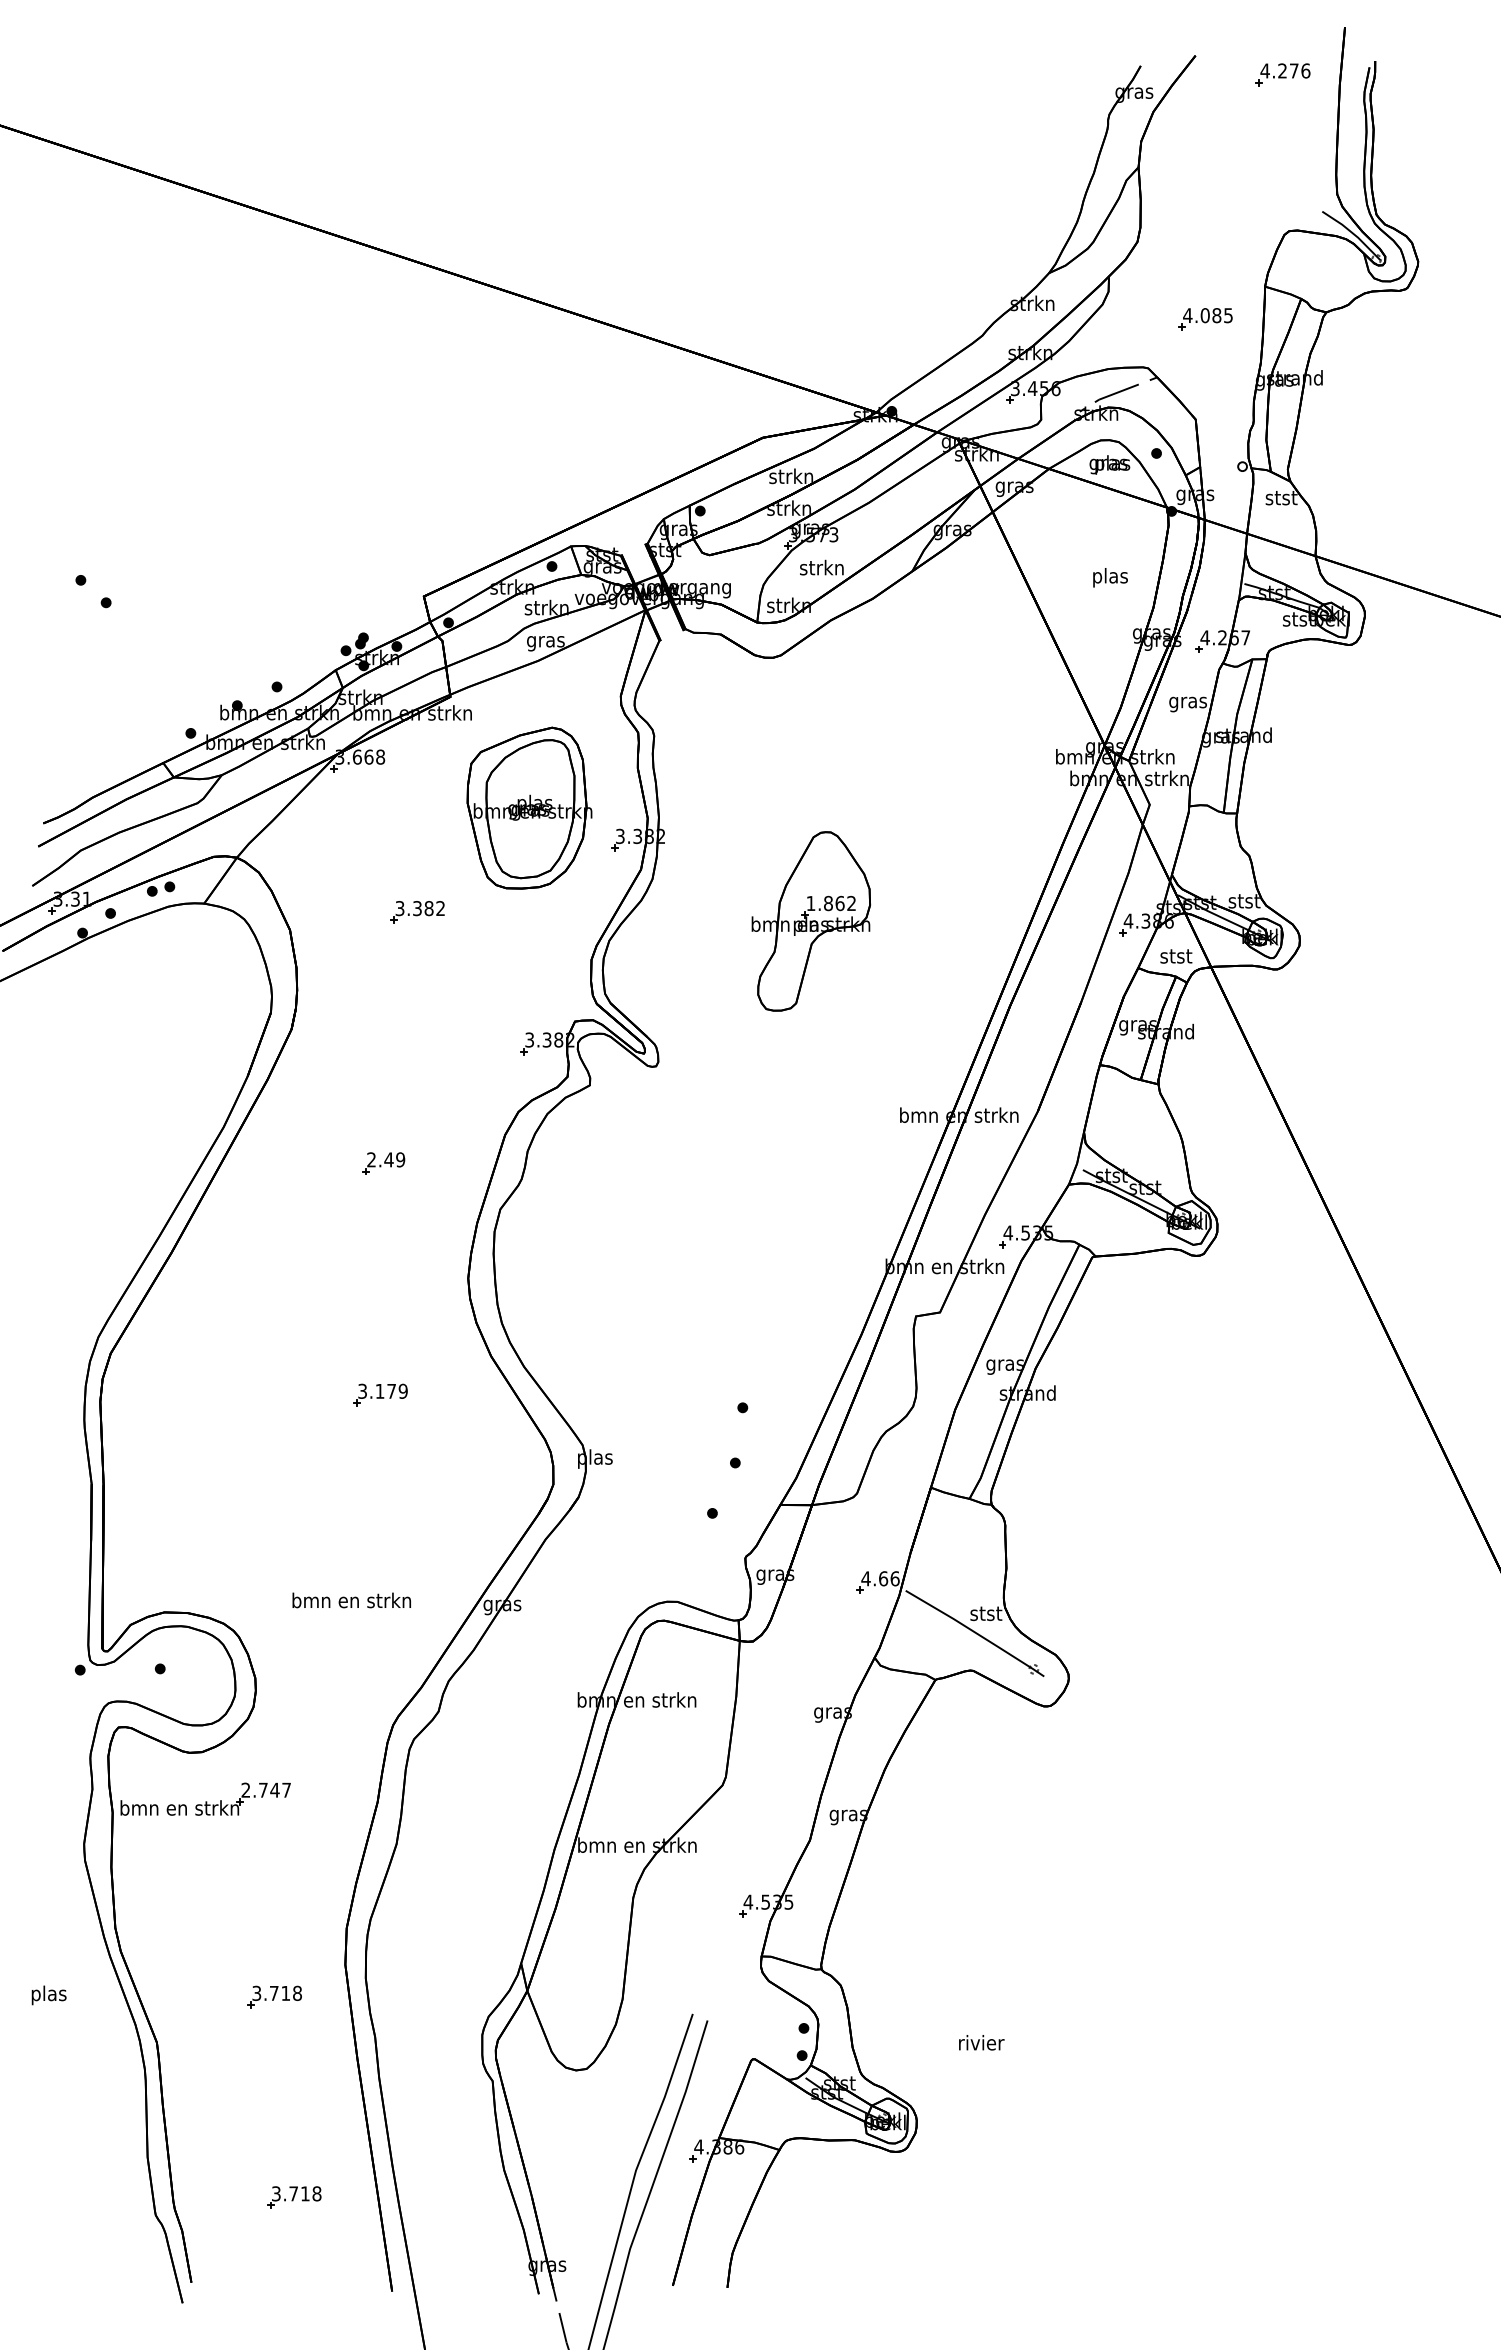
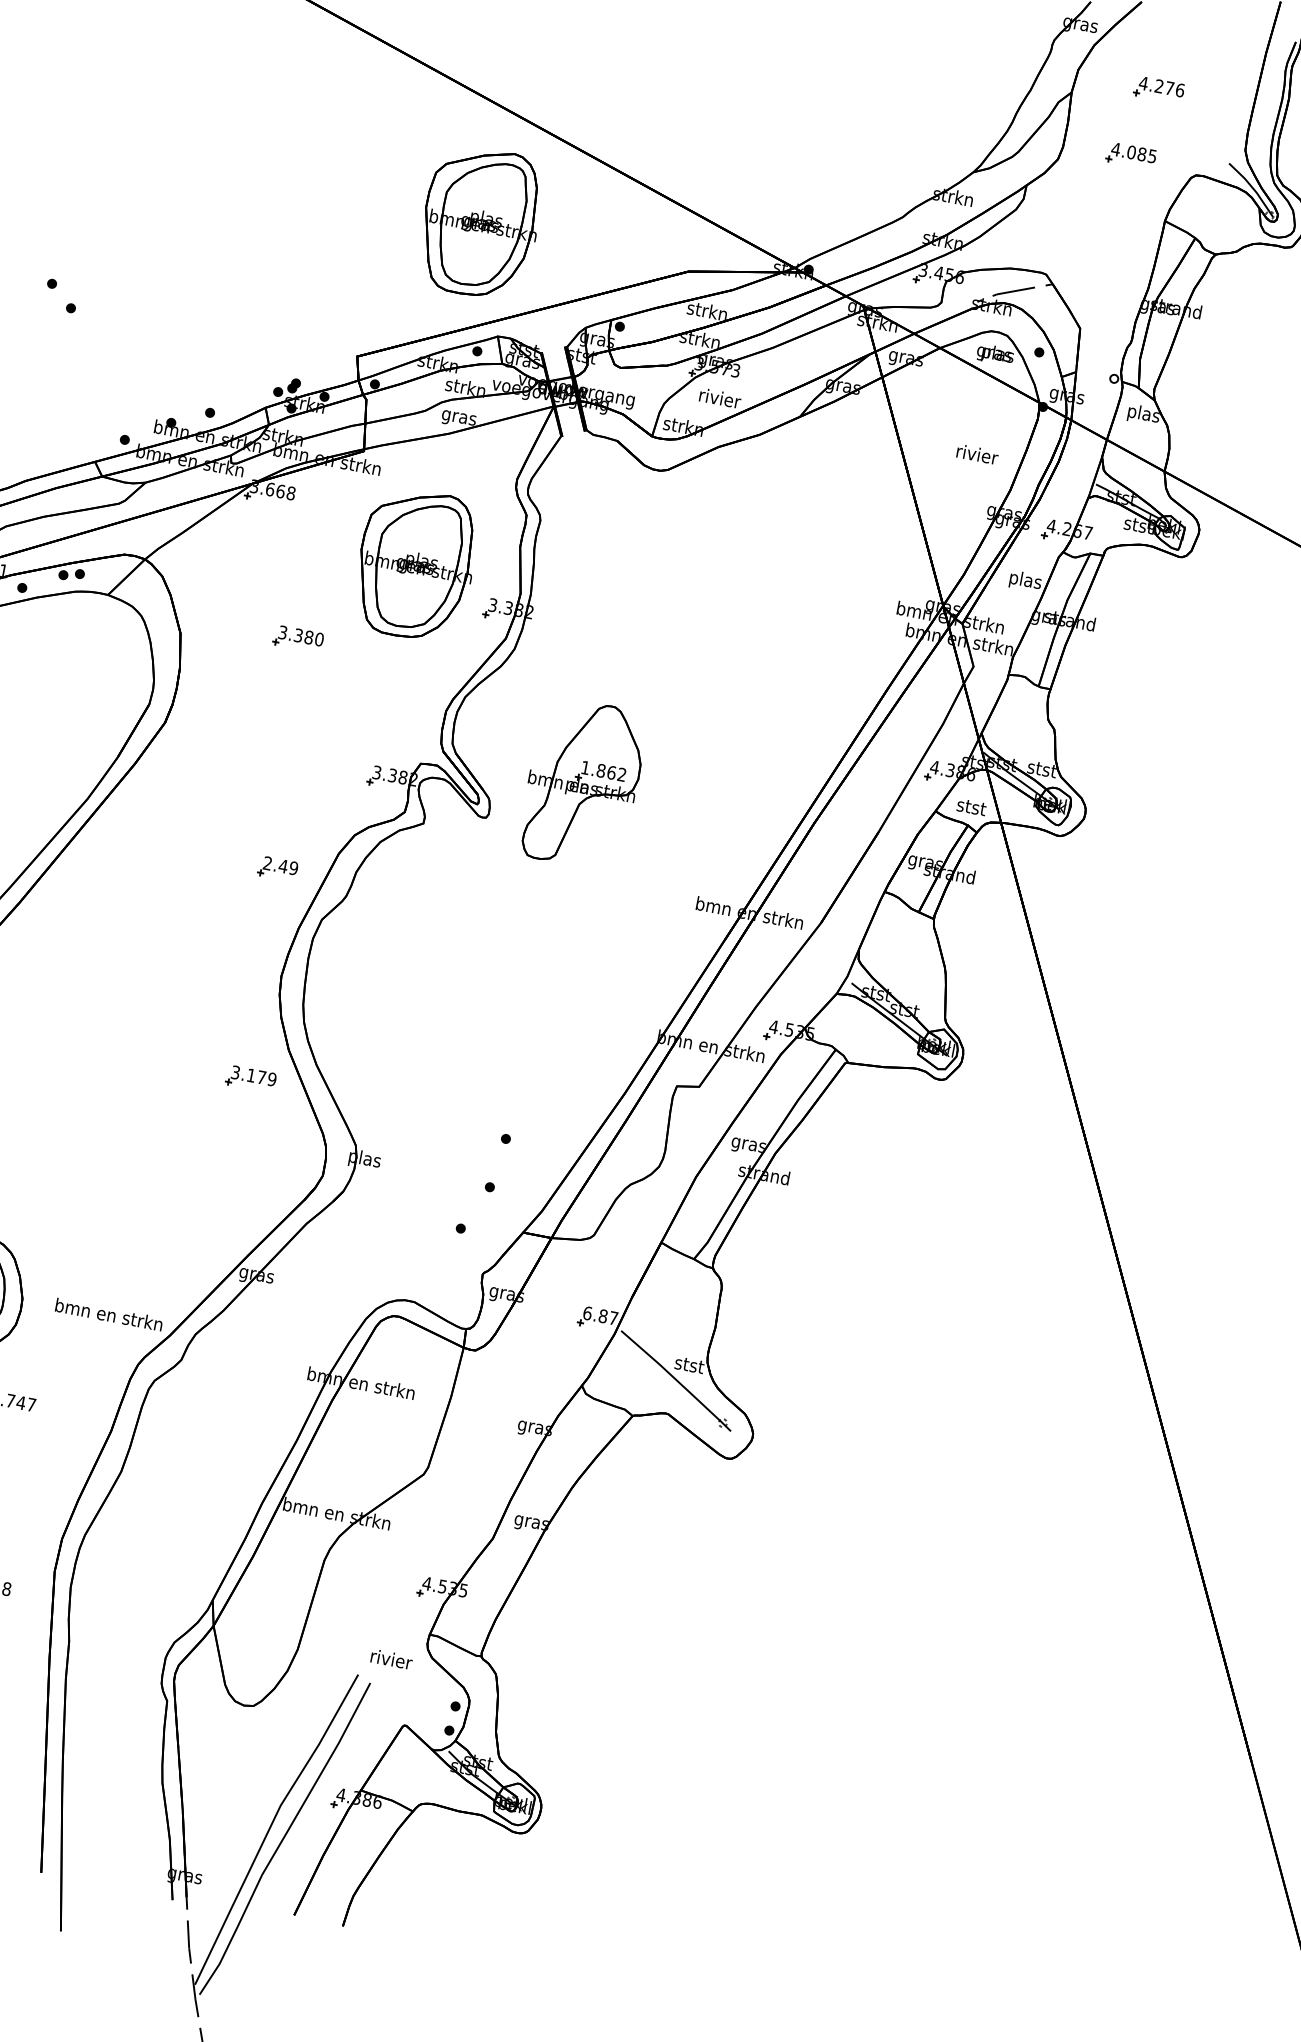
part: (1282, 74) -> (1158, 89), moved
part: (1205, 319) -> (1131, 155), moved
part: (529, 426) -> (480, 221), added
text: (1281, 499) -> (1143, 414), stst -> plas
text: (822, 567) -> (720, 398), strkn -> rivier
text: (1110, 577) -> (976, 455), plas -> rivier
text: (1187, 702) -> (1024, 581), gras -> plas
text: (440, 908) -> (319, 639), 3.382 -> 3.380
part: (811, 921) -> (582, 784), moved
part: (383, 1163) -> (277, 868), moved
part: (380, 1394) -> (251, 1078), moved
text: (880, 1578) -> (600, 1315), 4.66 -> 6.87
text: (351, 1600) -> (108, 1314), moved
text: (981, 2042) -> (391, 1659), moved

